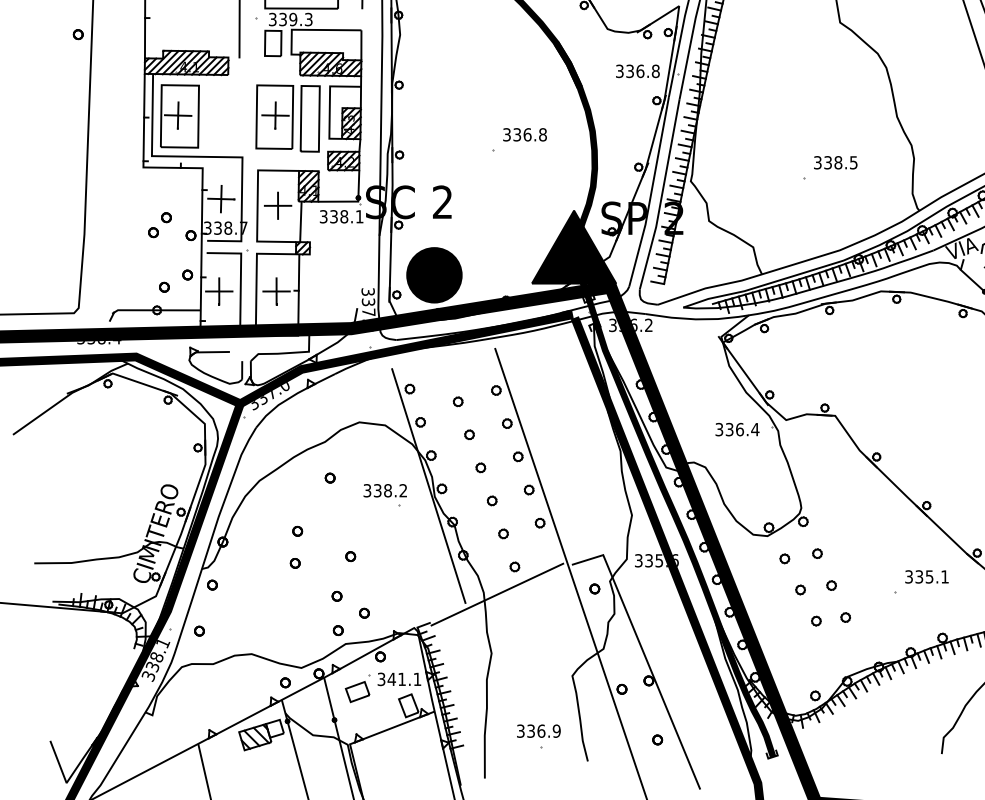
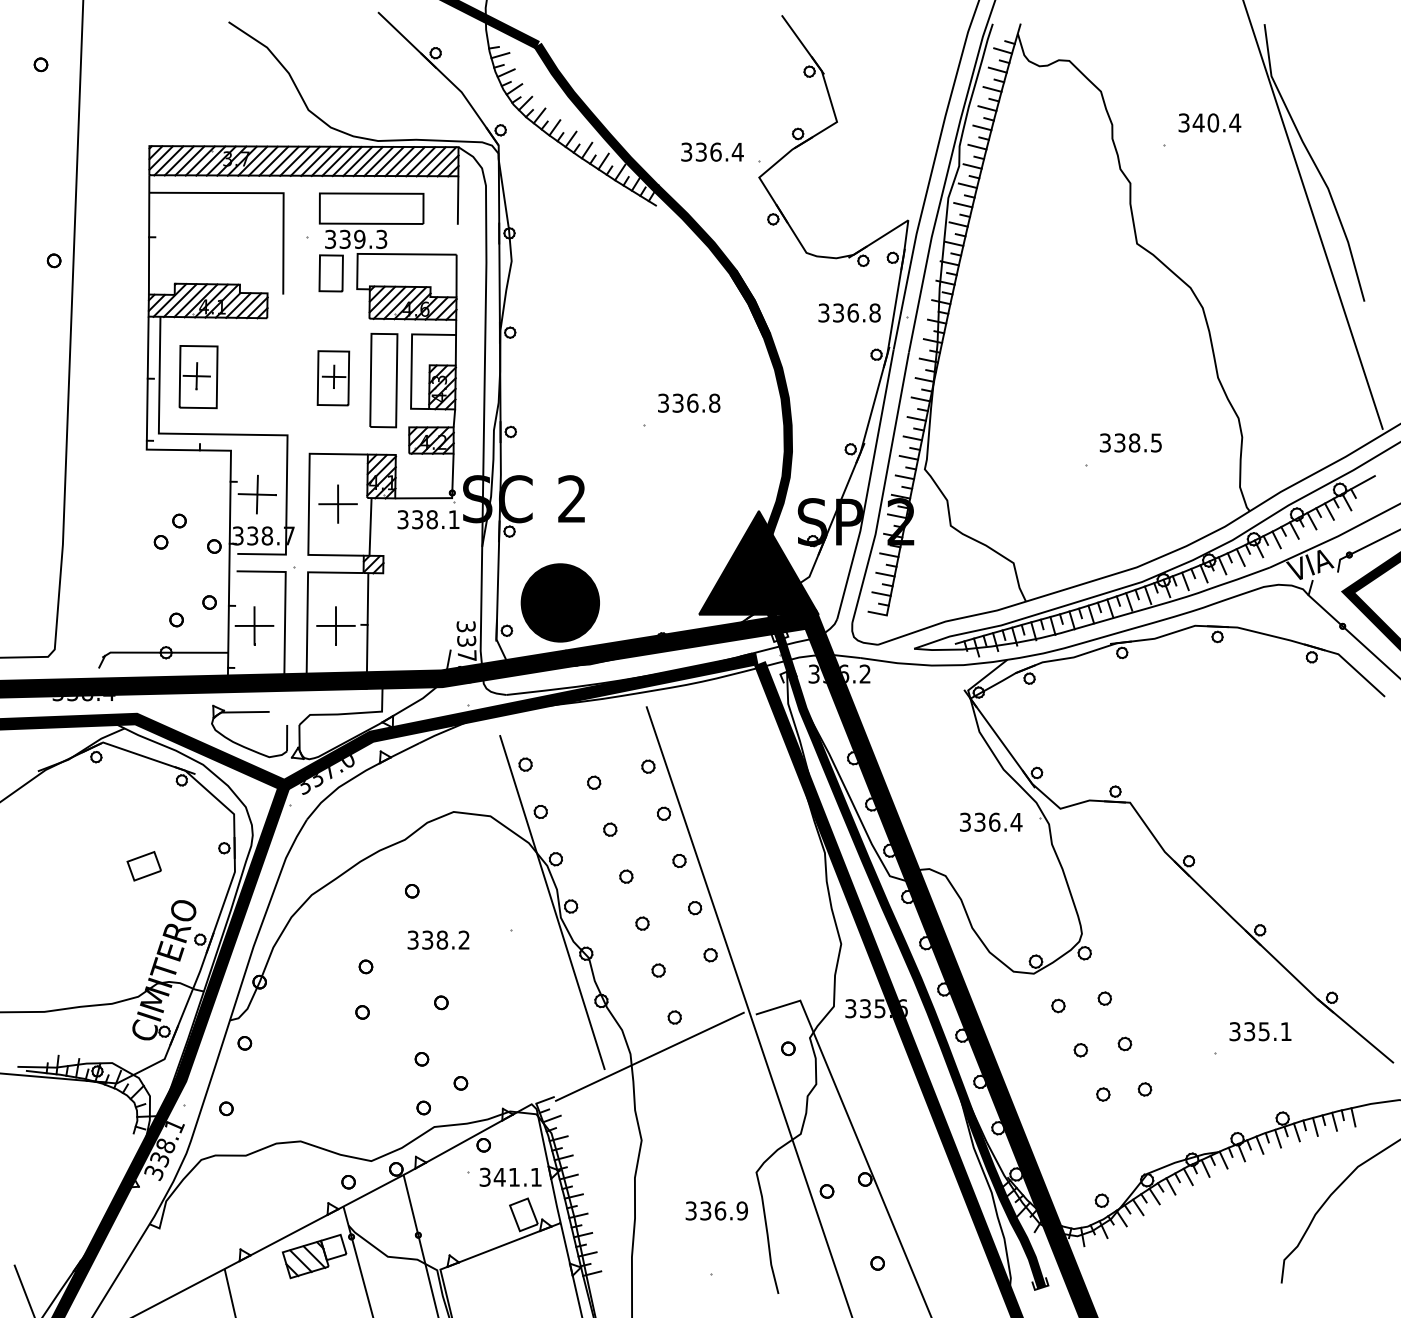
part: (179, 116) -> (198, 376), size x0.7
part: (274, 117) -> (333, 378), size x0.6
text: (385, 490) -> (438, 939), moved
part: (357, 692) -> (143, 866), moved
text: (538, 730) -> (716, 1210), moved

